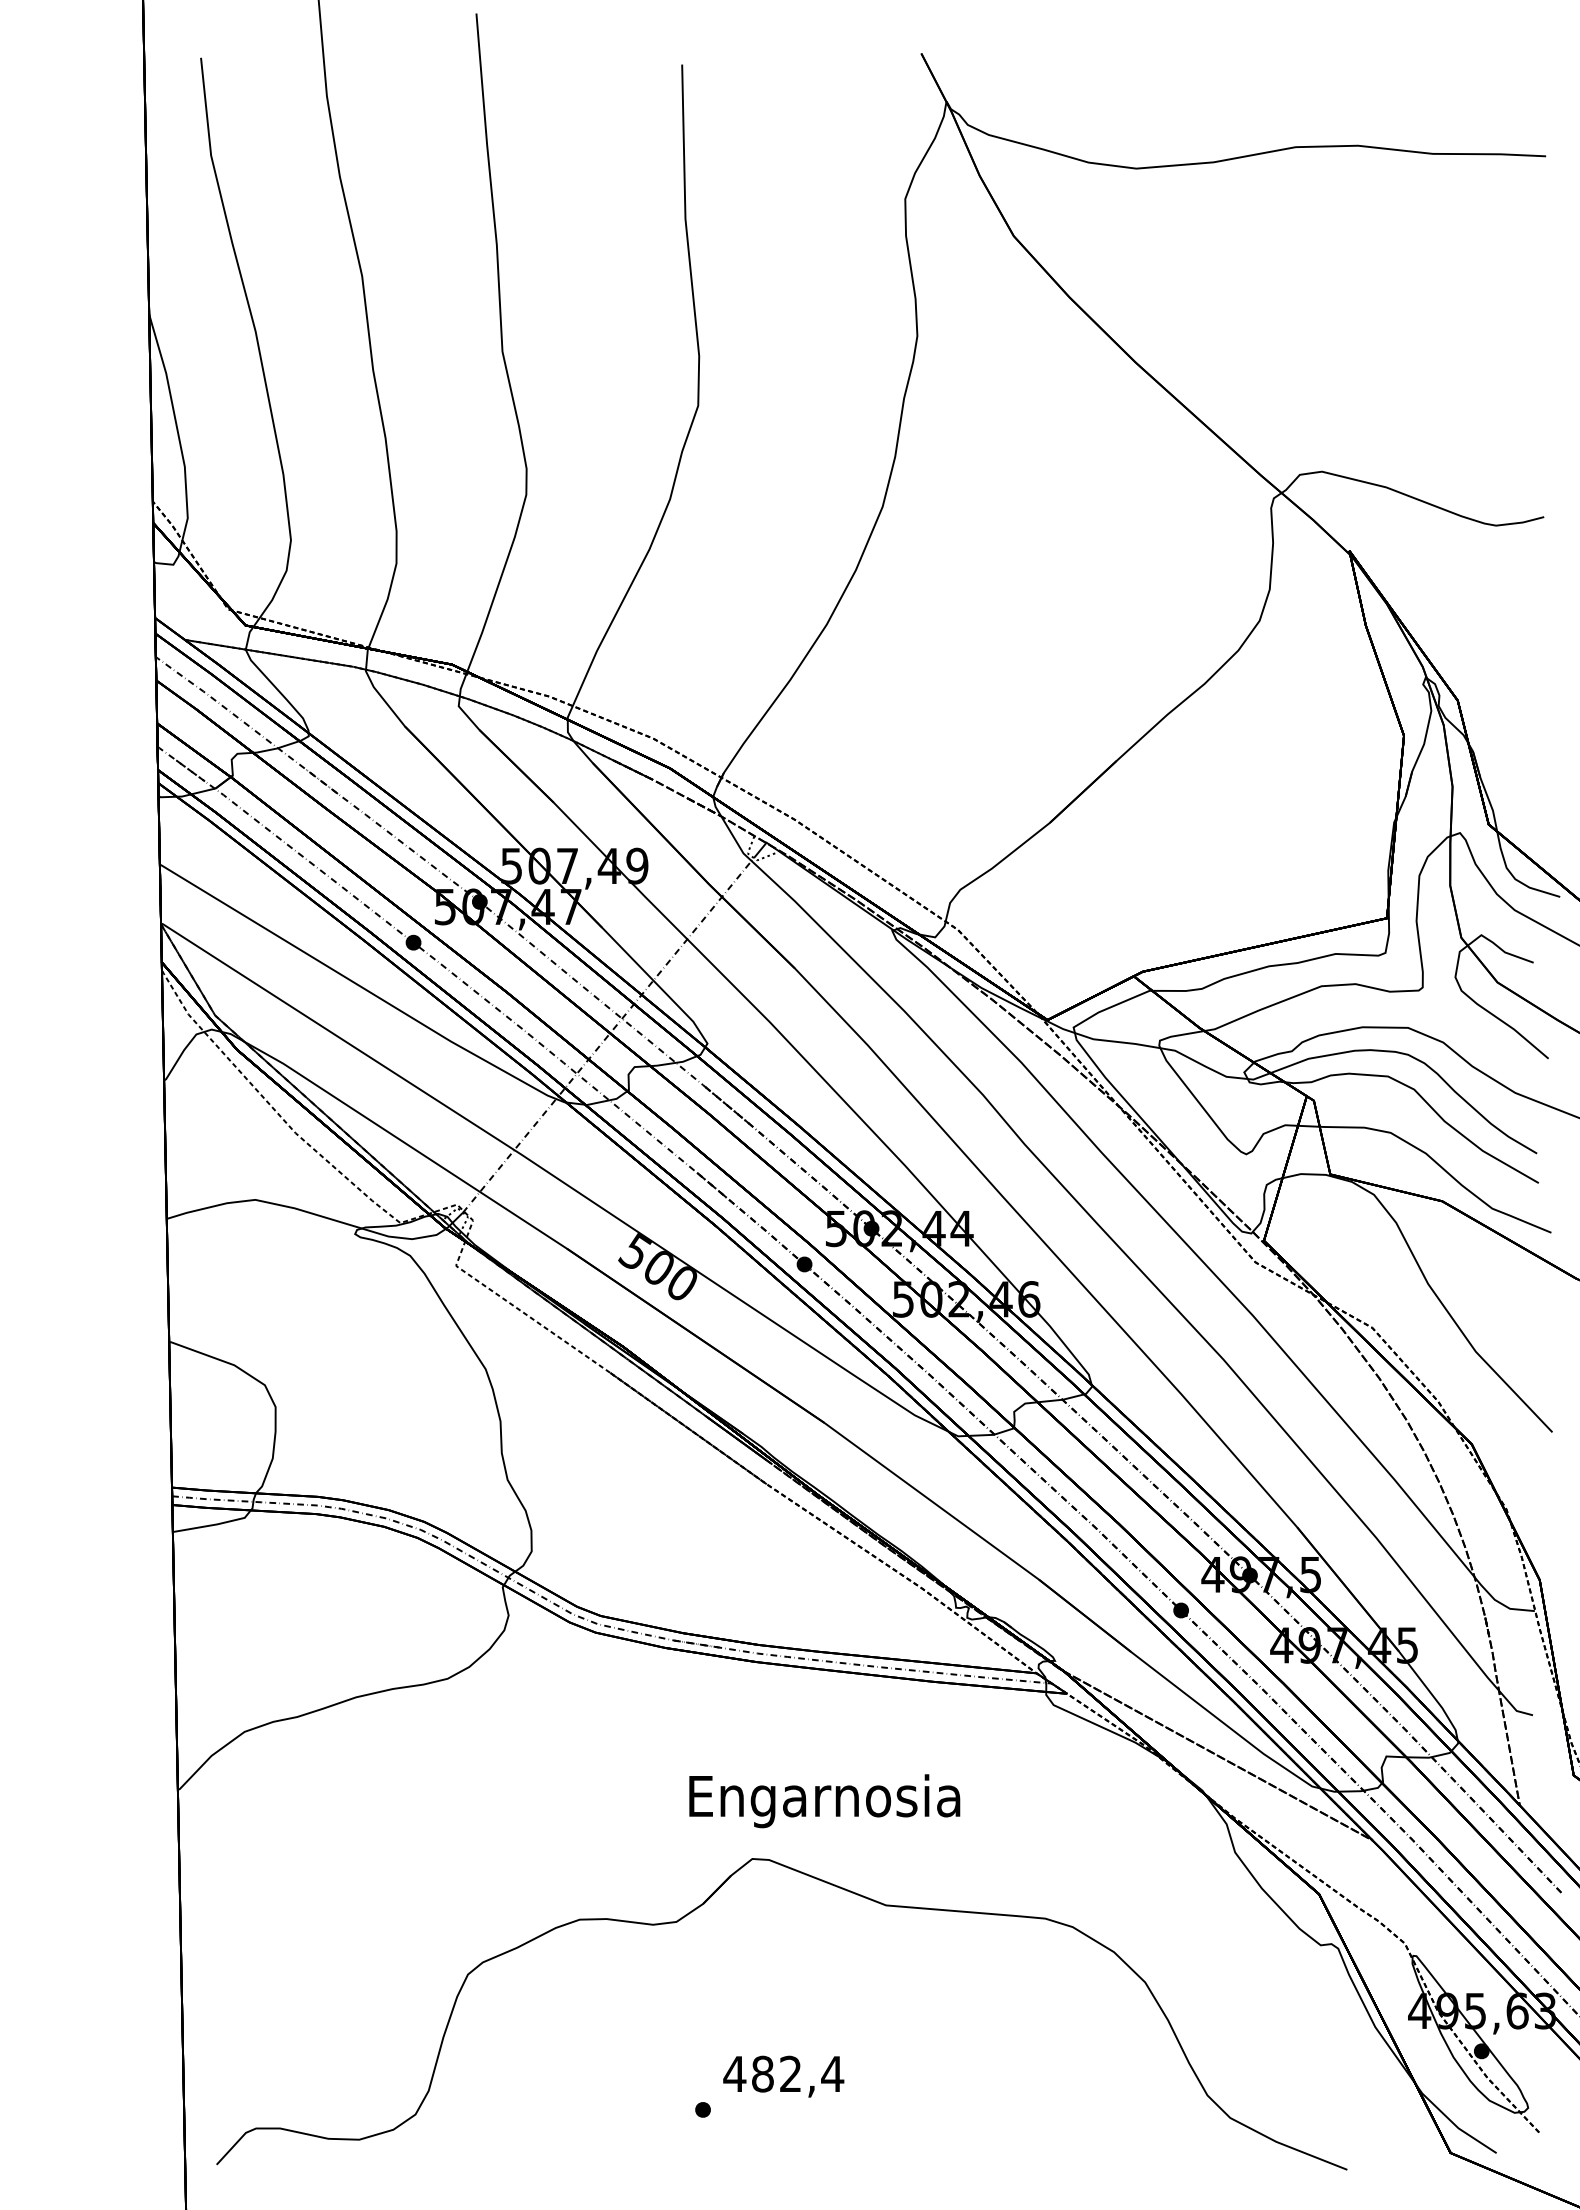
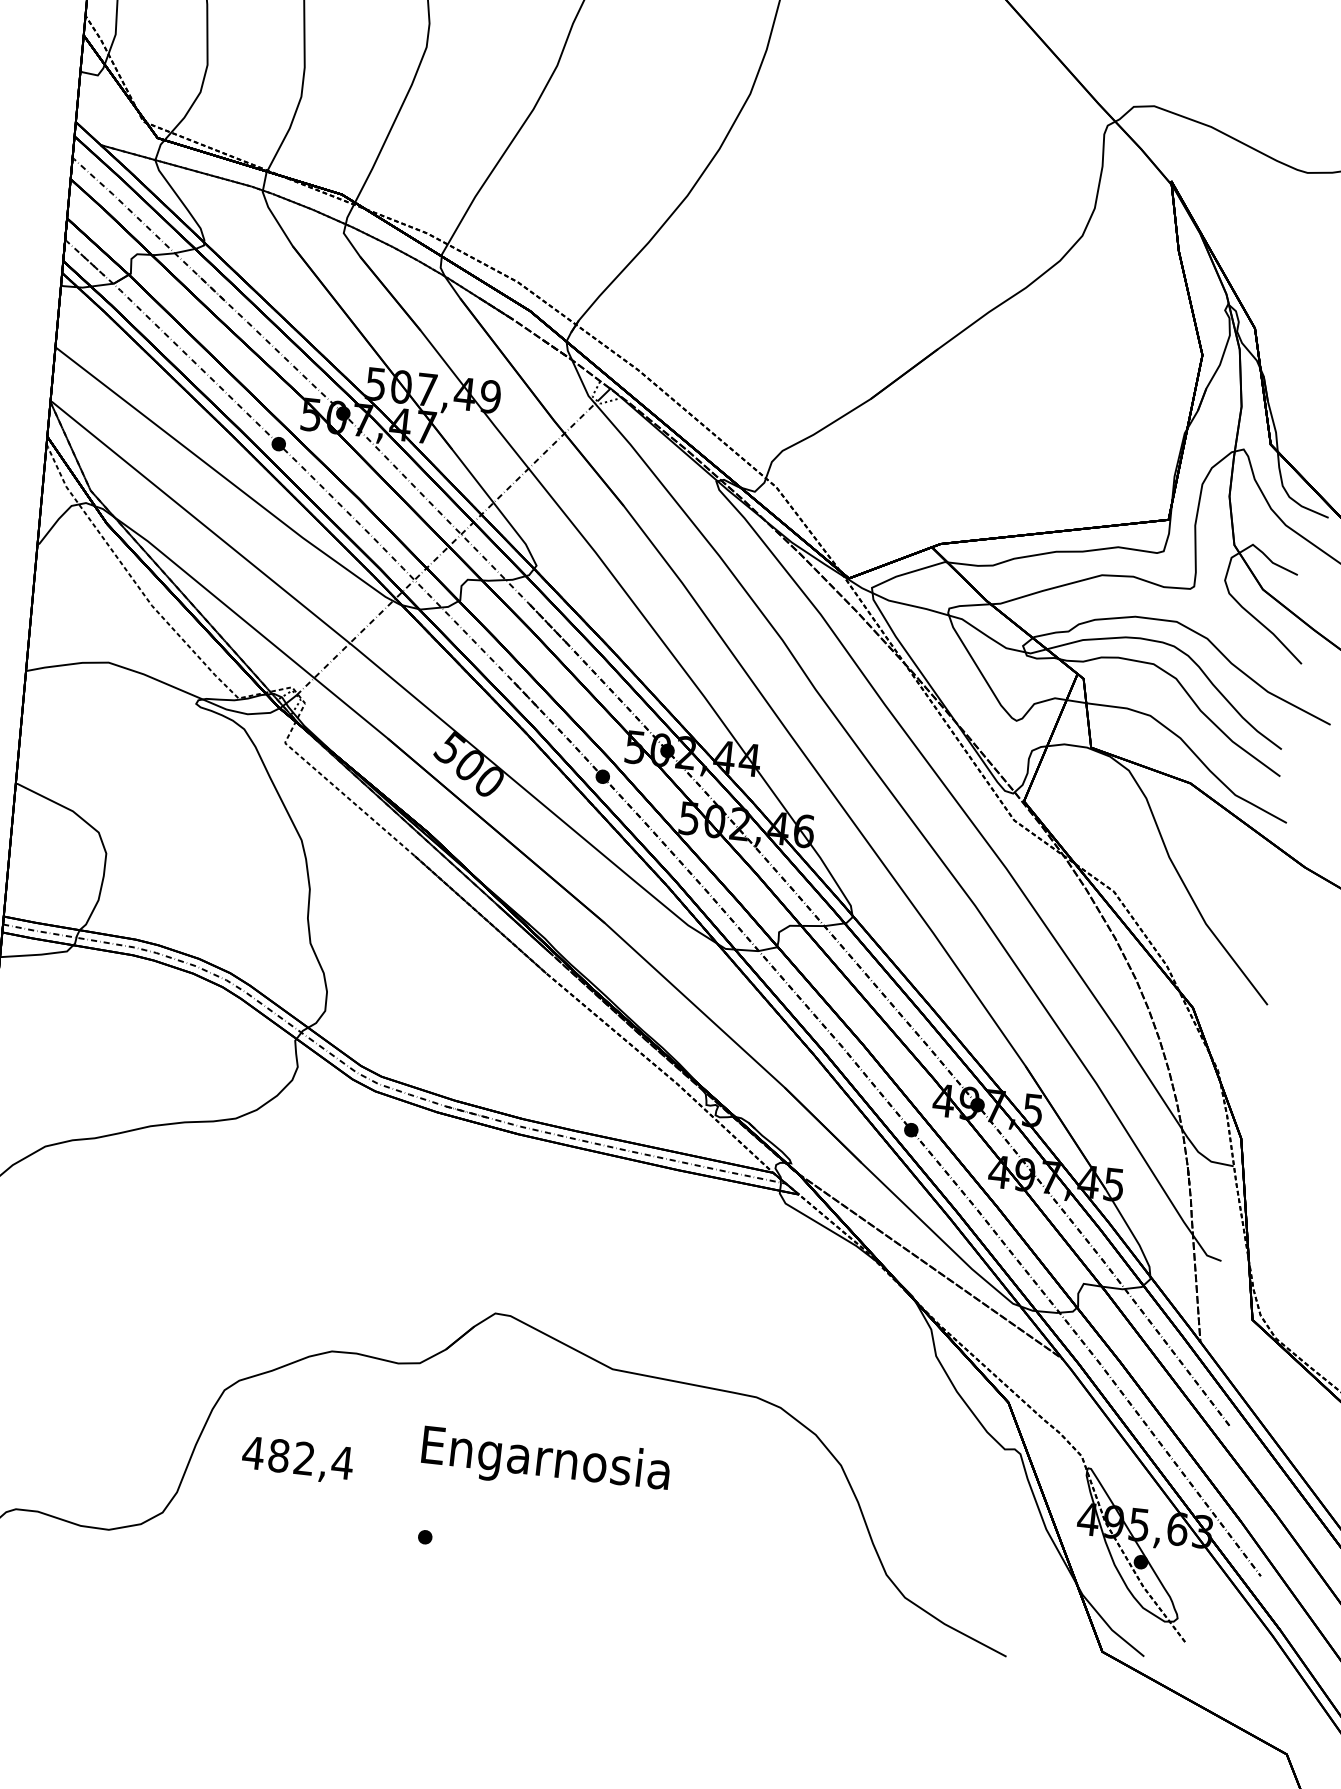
text: (824, 1801) -> (545, 1462), moved
text: (783, 2076) -> (297, 1460), moved

